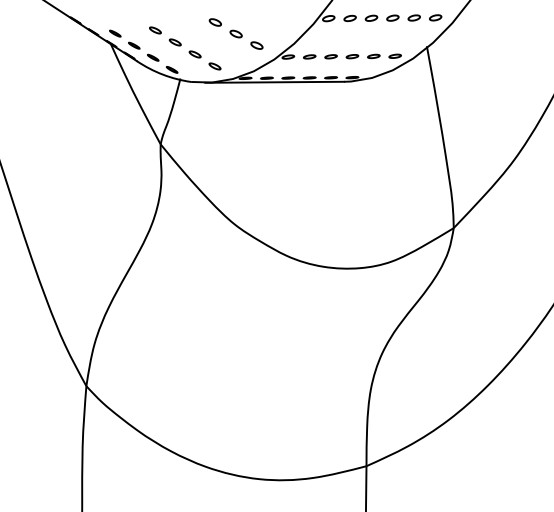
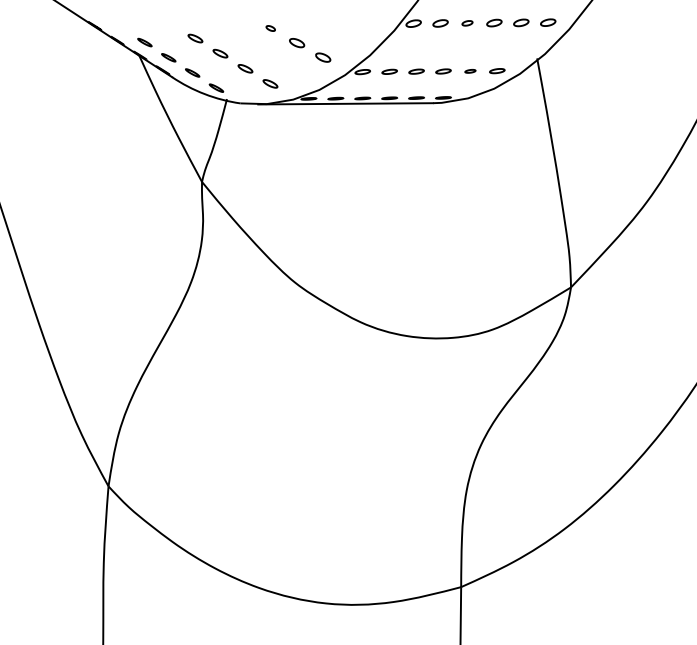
part: (371, 18) -> (467, 23), size x0.7
part: (215, 22) -> (270, 28), size x0.6
part: (373, 56) -> (470, 71), size x0.7

